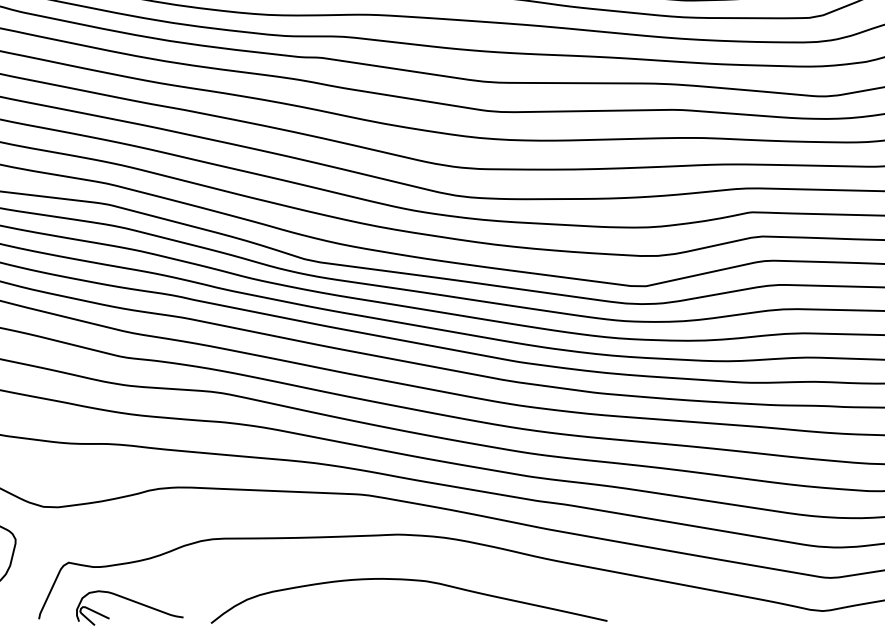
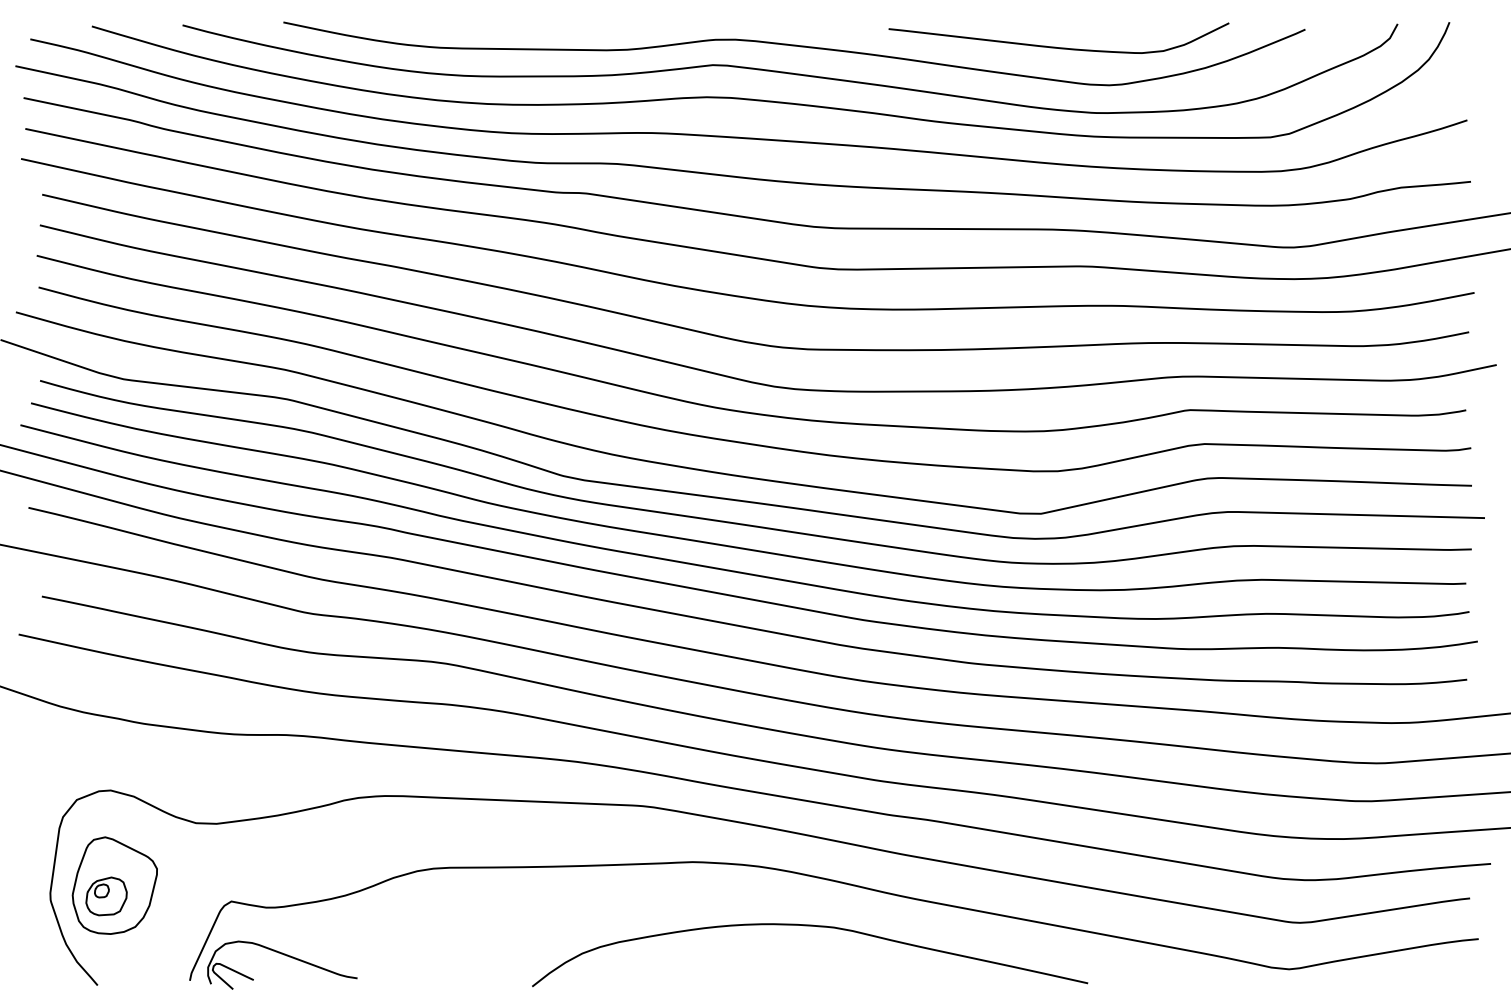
curve: (409, 580) -> (810, 926), moved
part: (132, 601) -> (286, 956), moved

